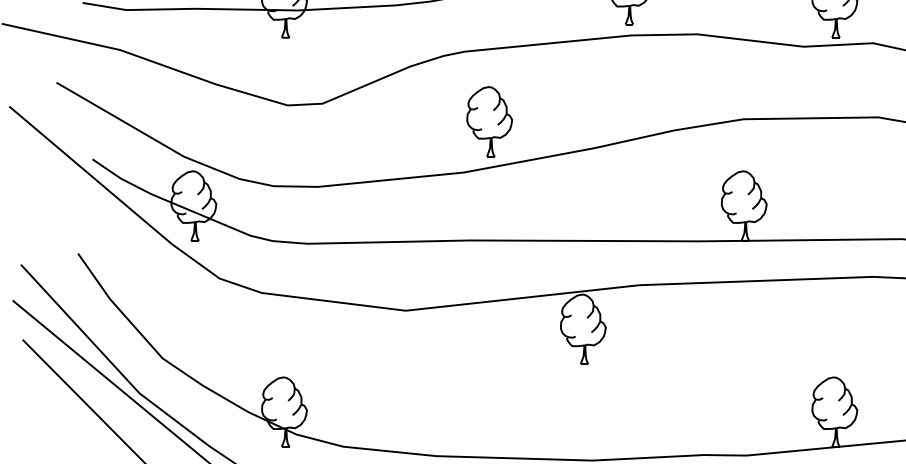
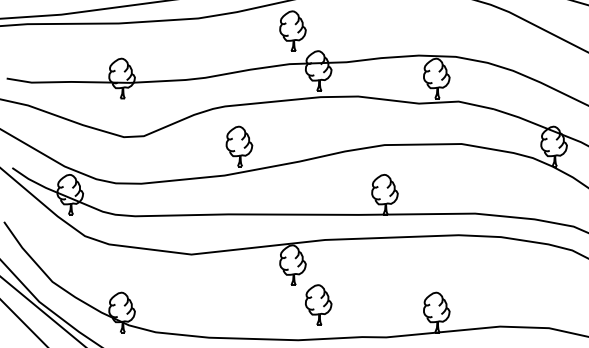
part: (627, 398) -> (318, 304), added

